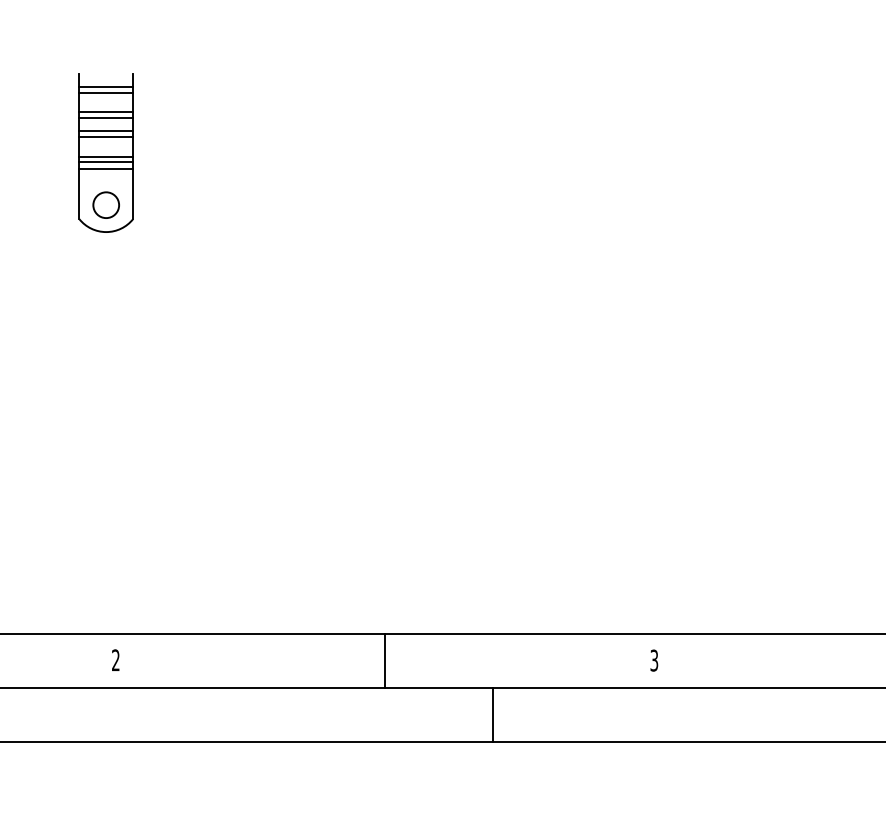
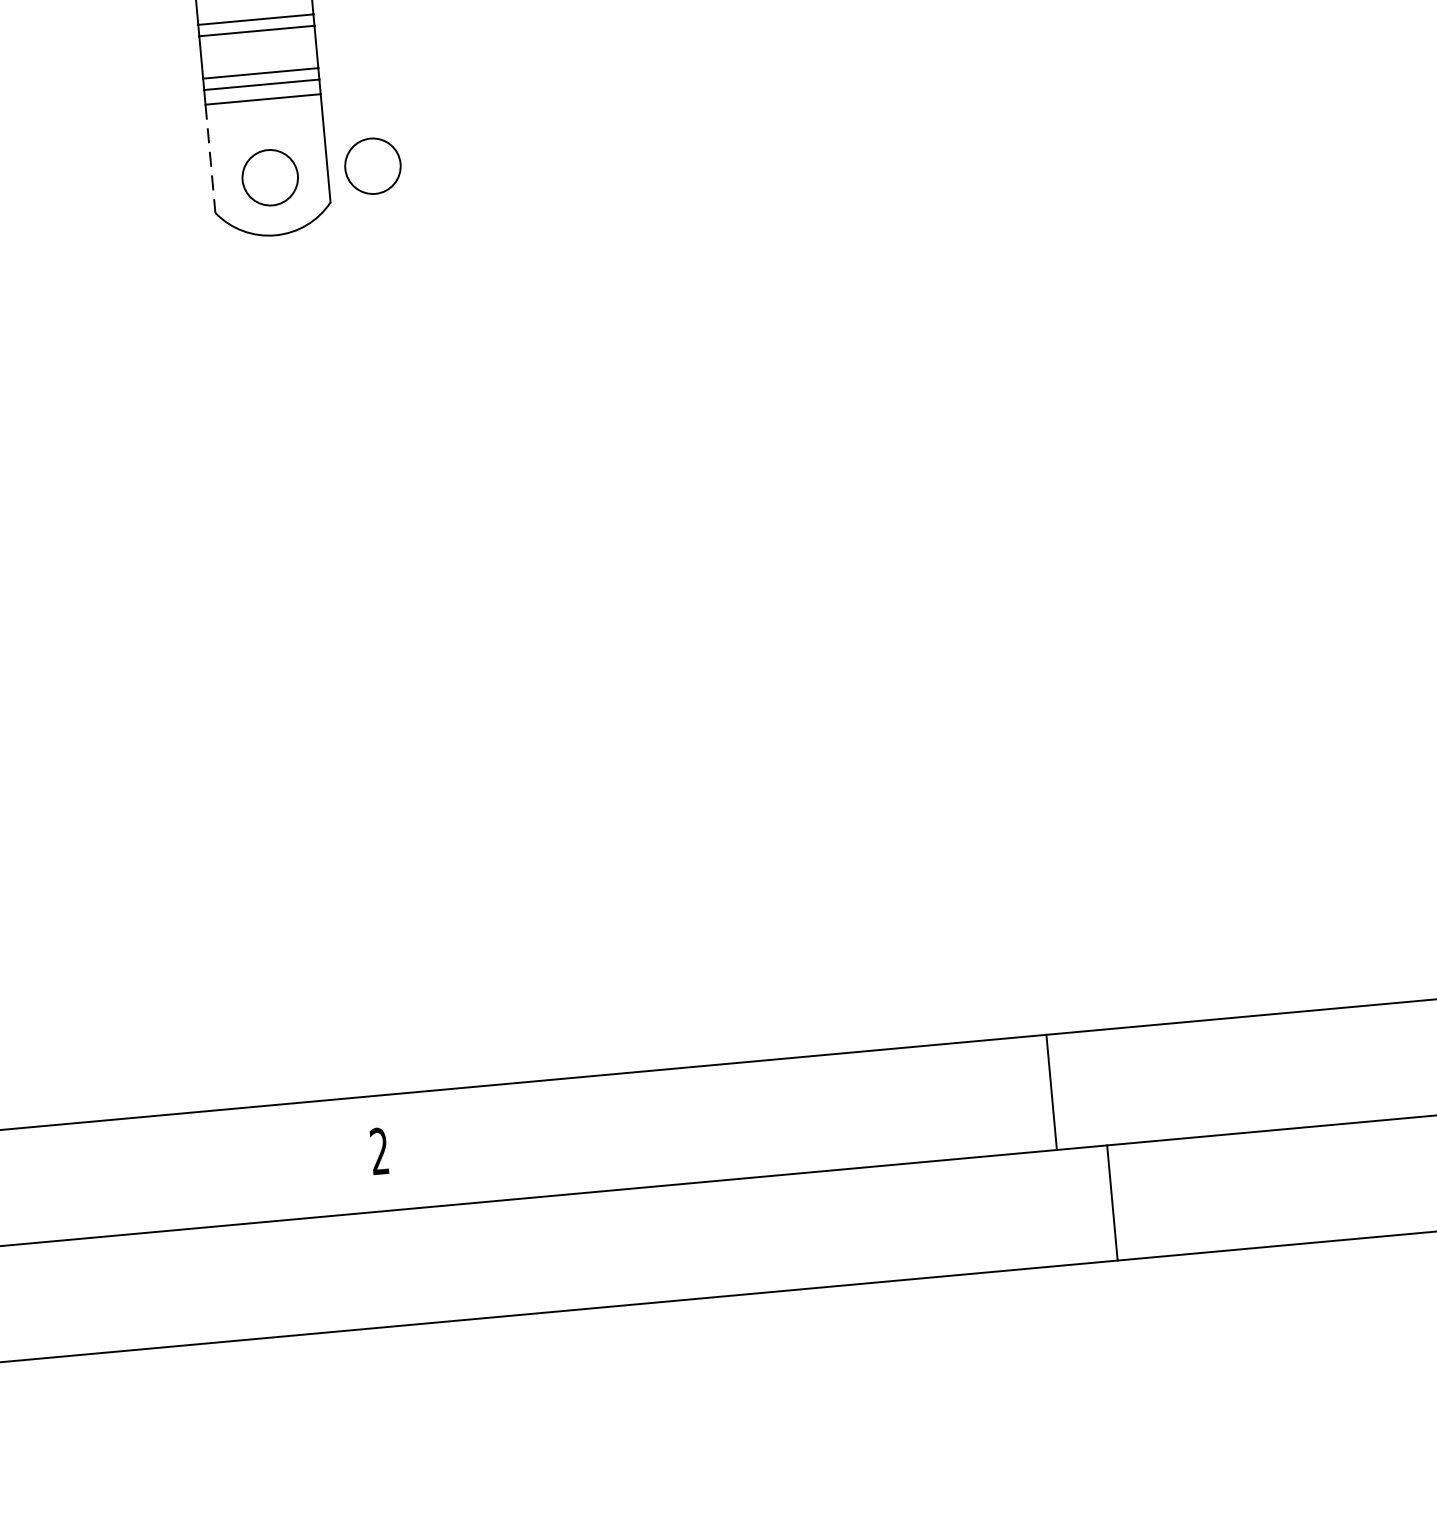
line: (79, 194) -> (210, 159), solid -> dashed
circle: (153, 203) -> (371, 164), added
line: (385, 661) -> (1052, 1092), moved
line: (492, 714) -> (1111, 1201), moved

